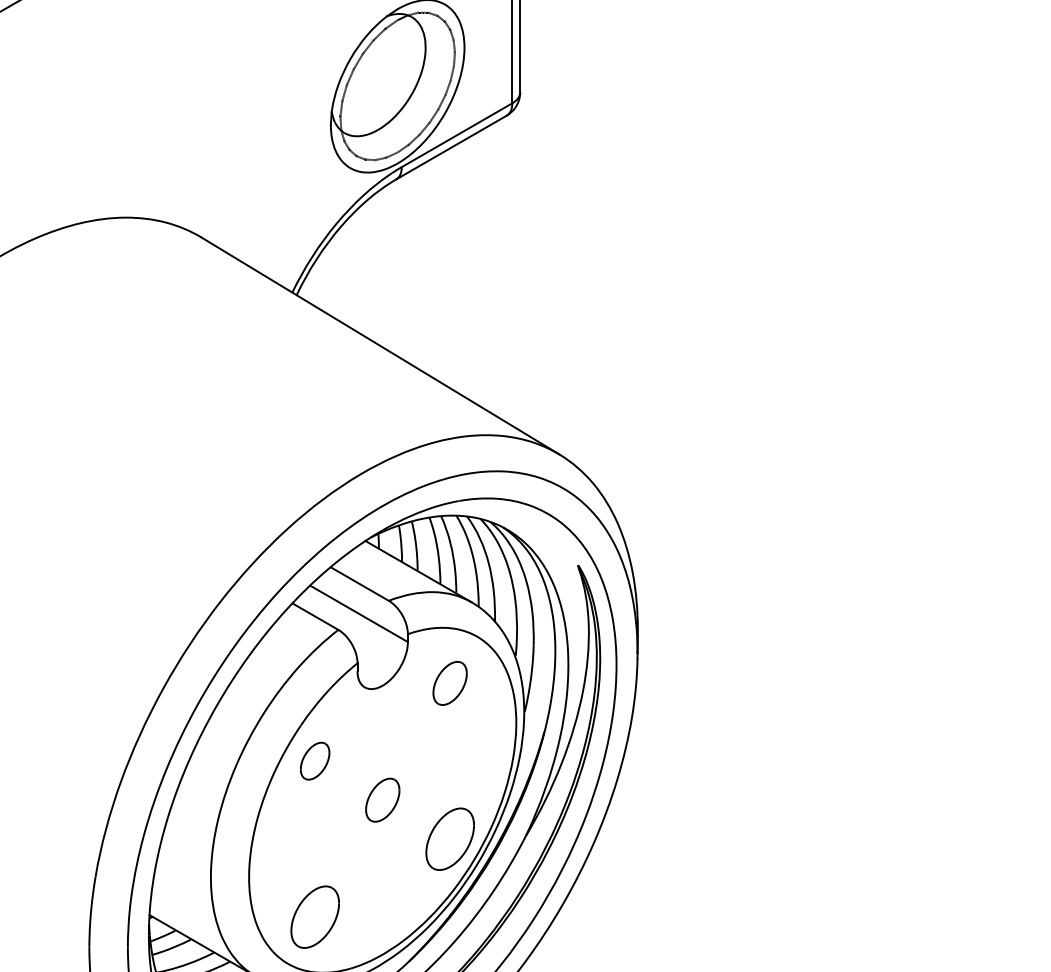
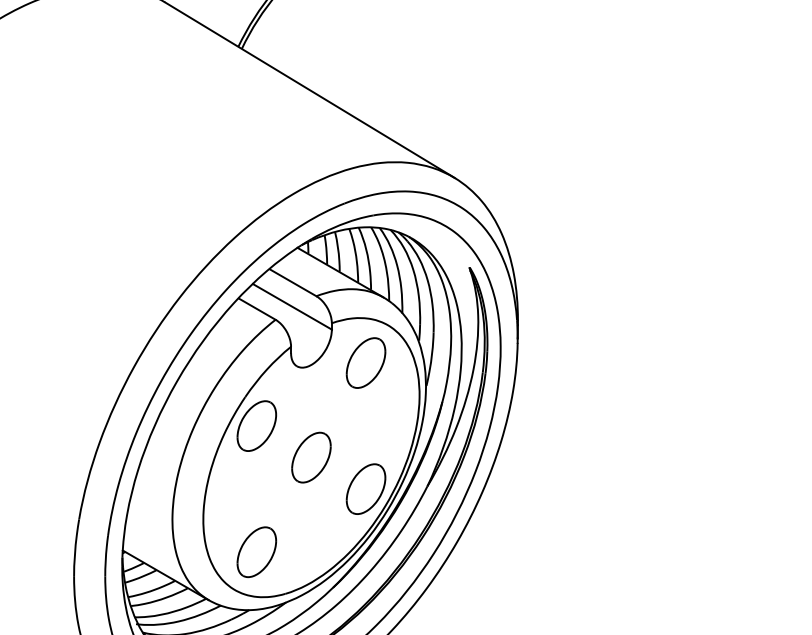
part: (449, 683) -> (365, 363), size x1.43
part: (314, 760) -> (256, 425), size x1.67
part: (382, 799) -> (311, 457), size x1.43

